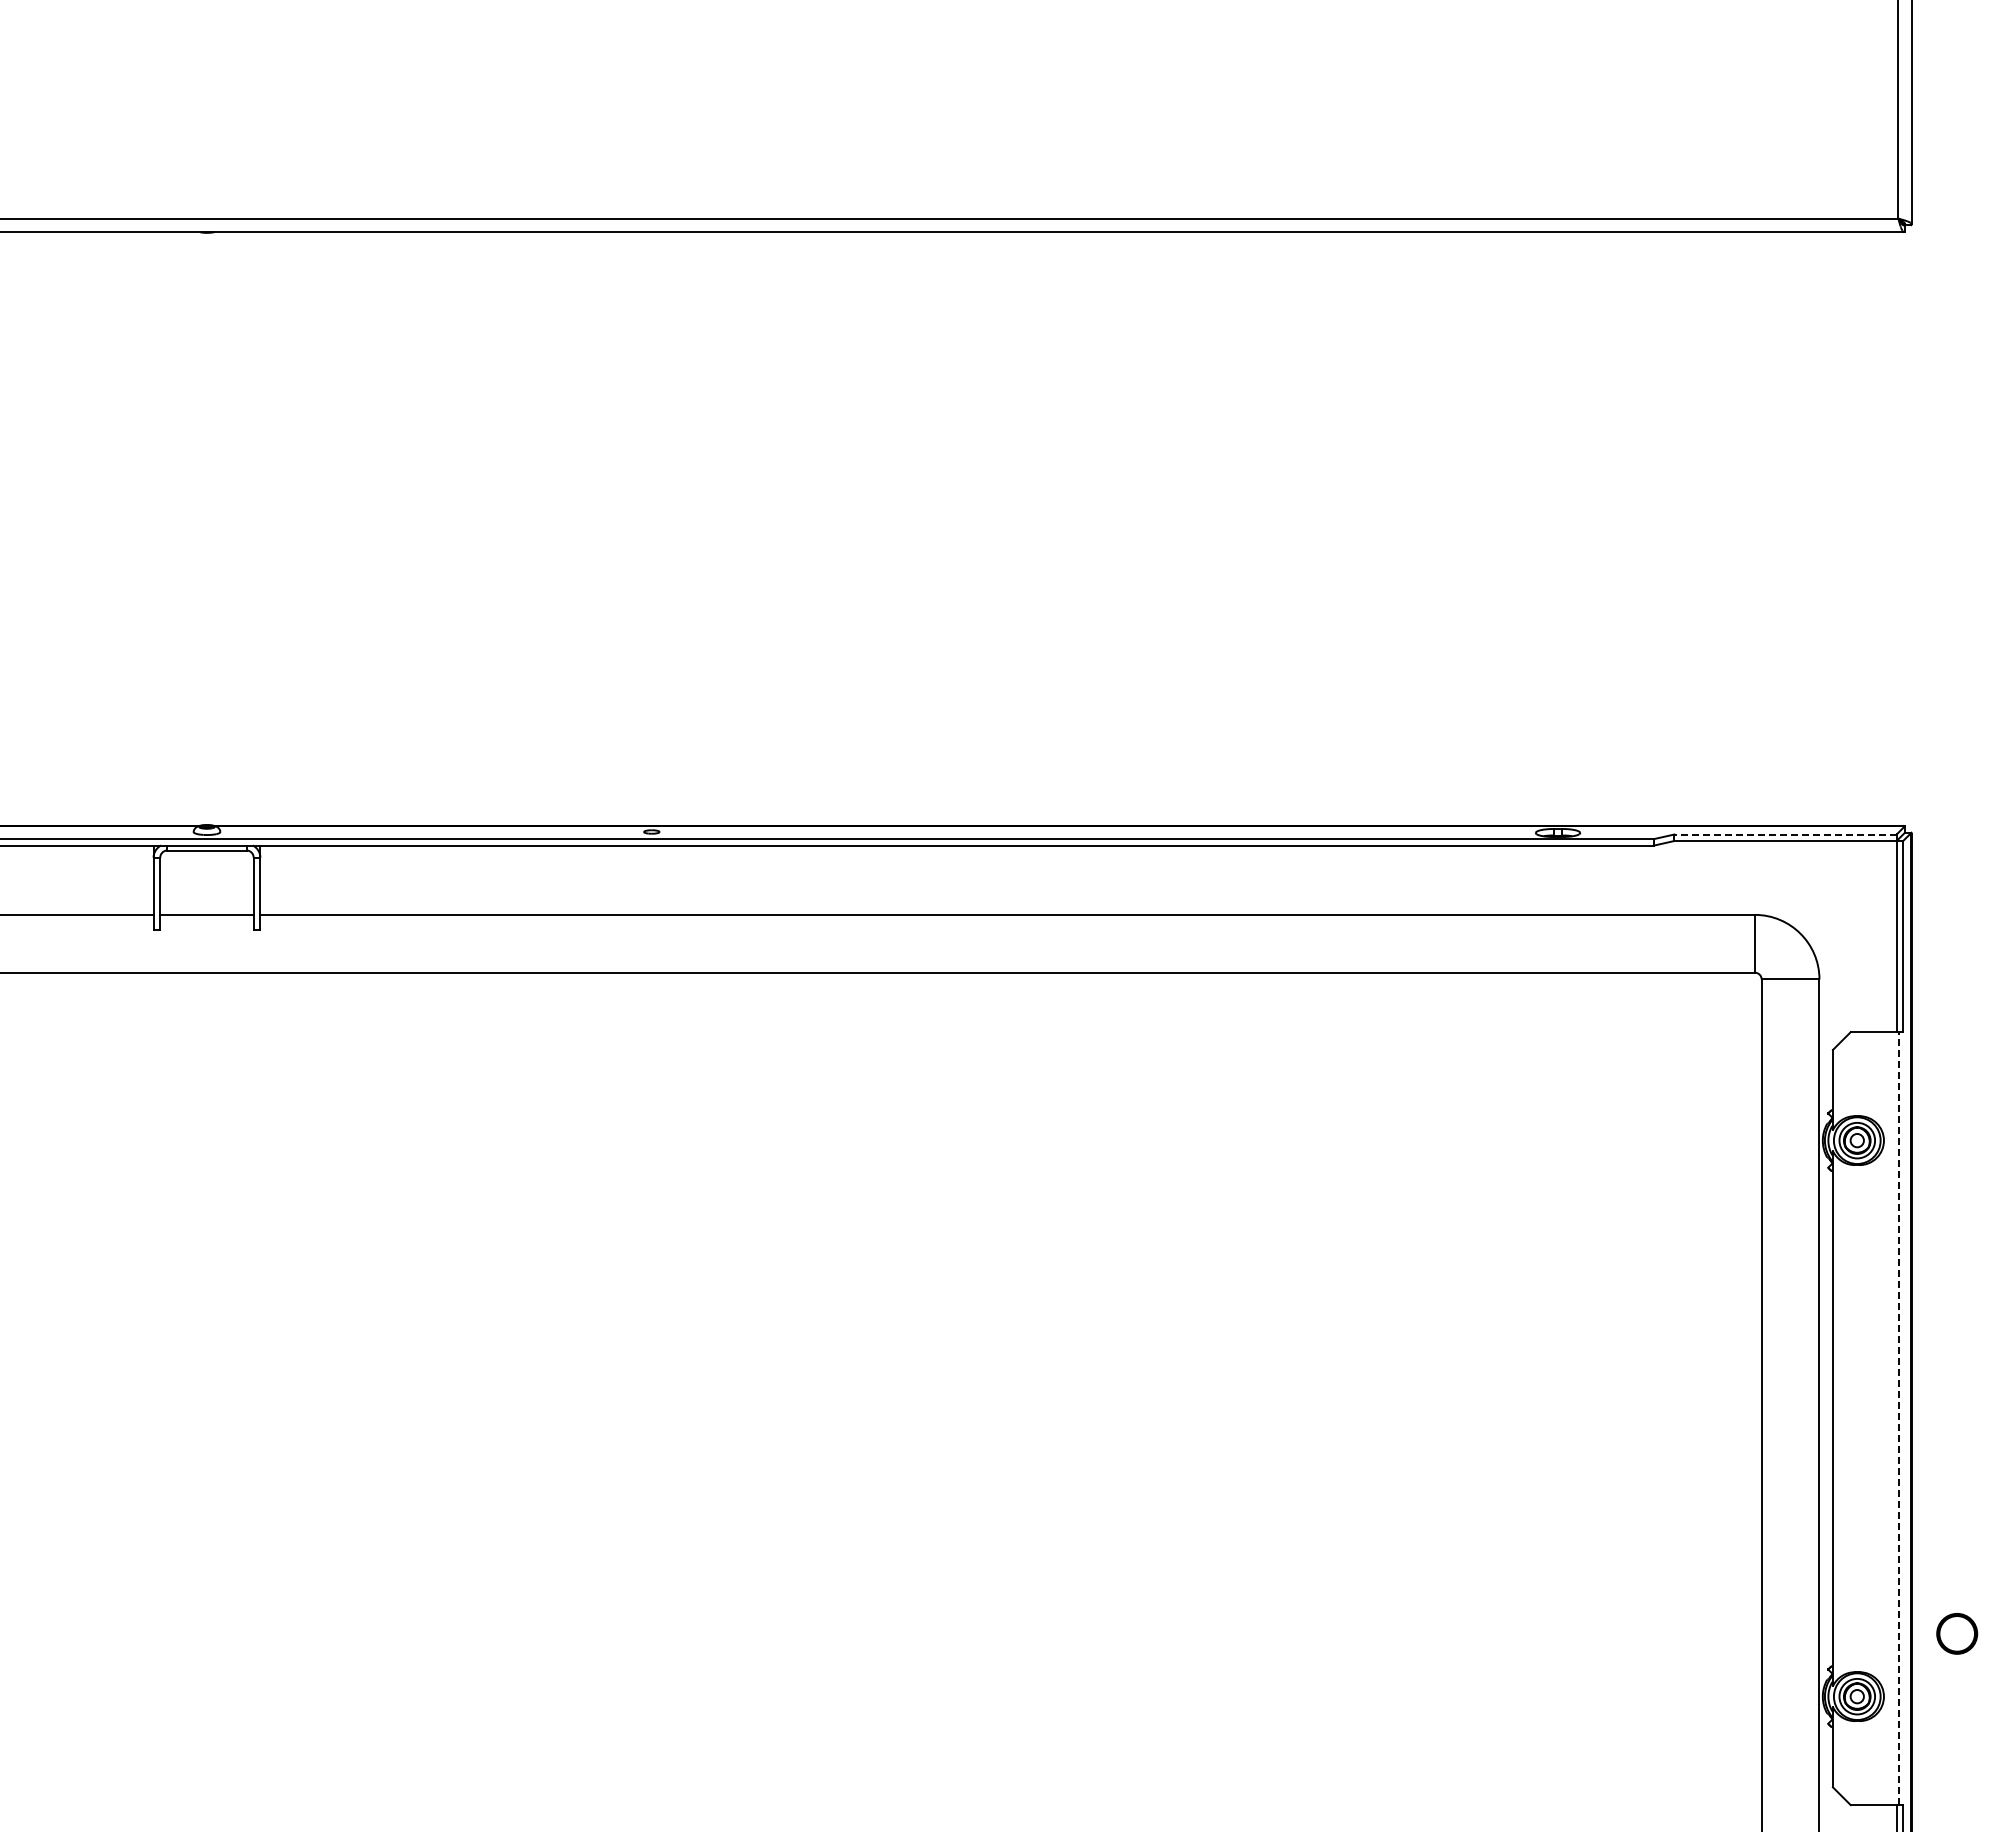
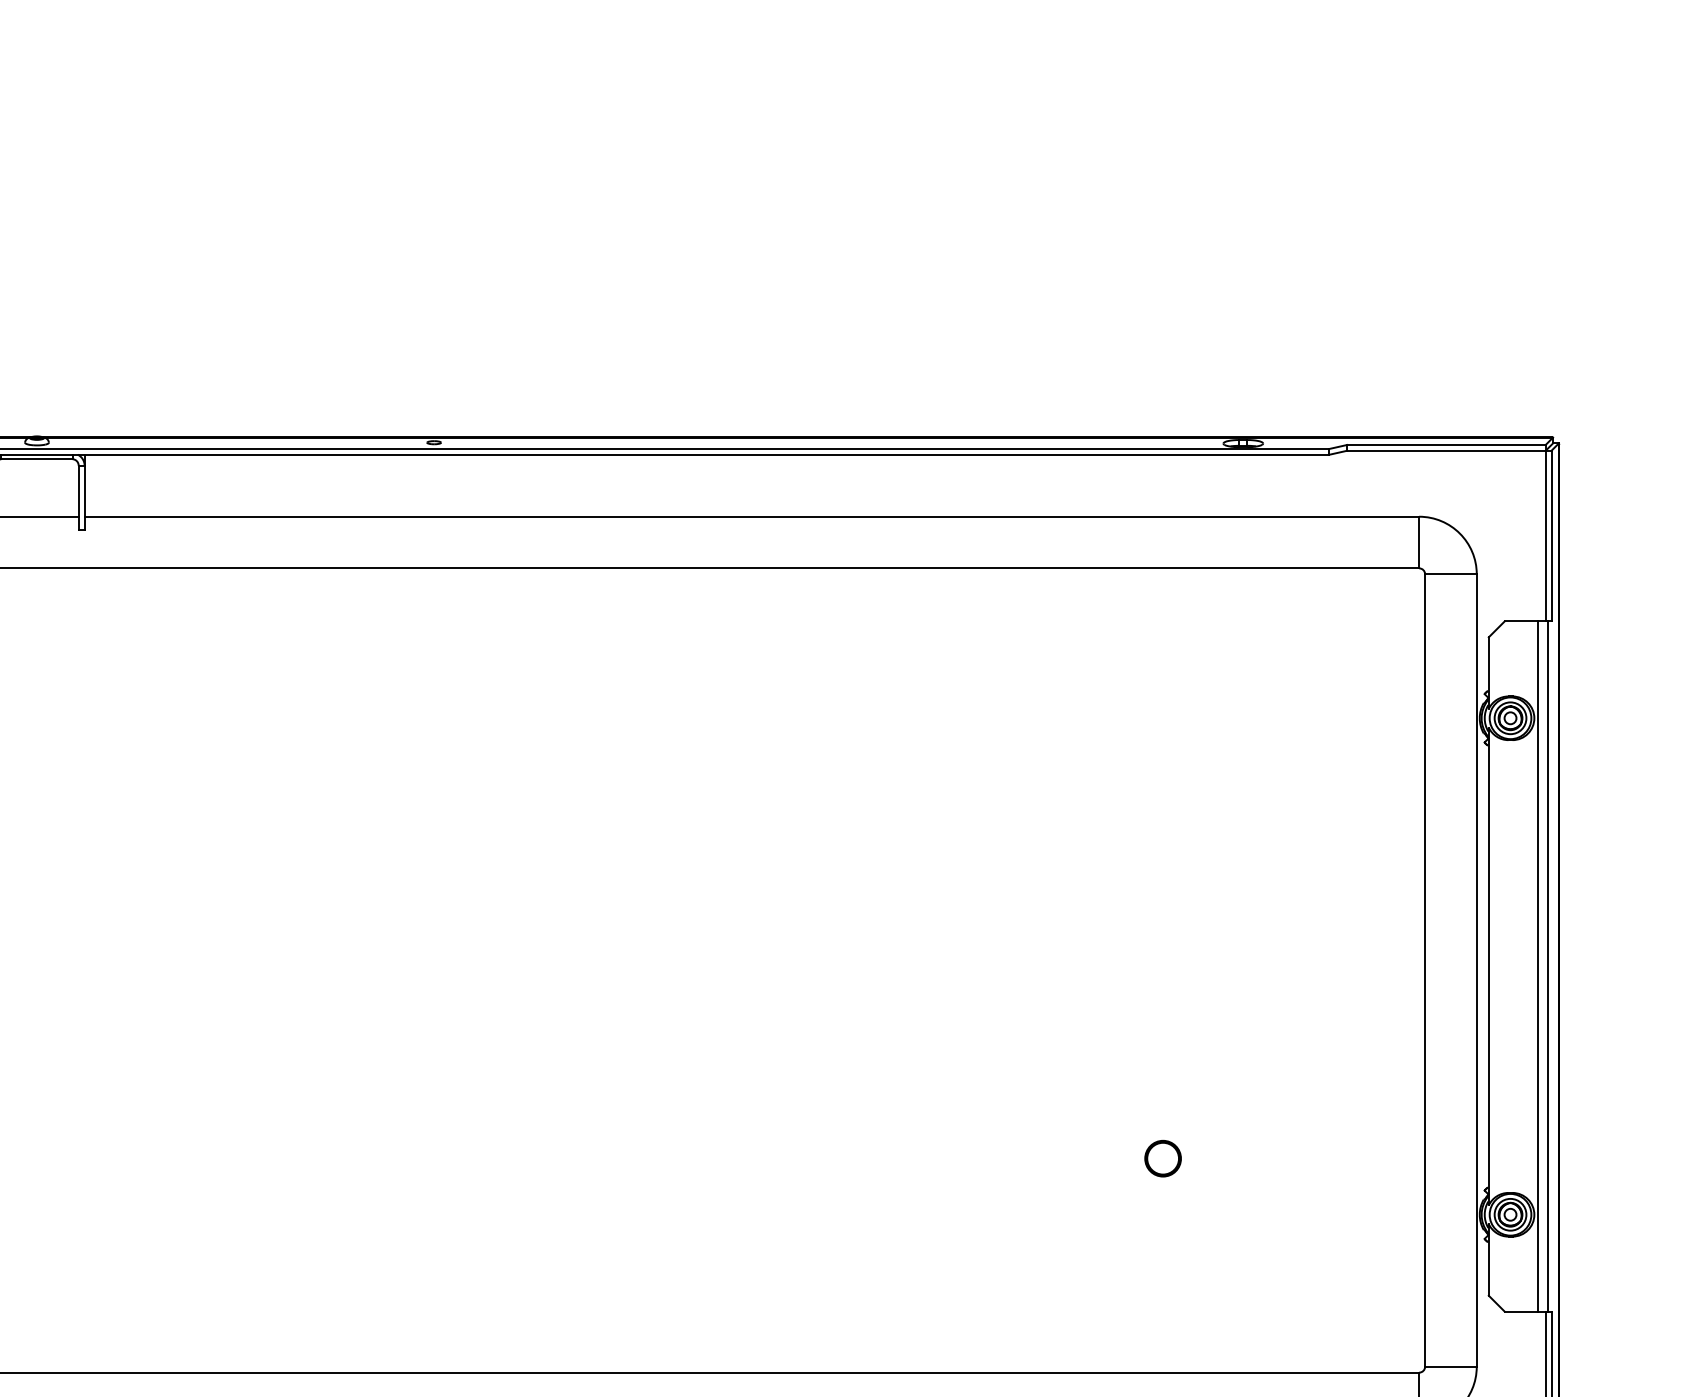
line: (1785, 834) -> (1446, 444), dashed -> solid
line: (1887, 1418) -> (1537, 966), added
line: (1898, 1418) -> (1547, 966), dashed -> solid
part: (1957, 1633) -> (1163, 1158), moved

